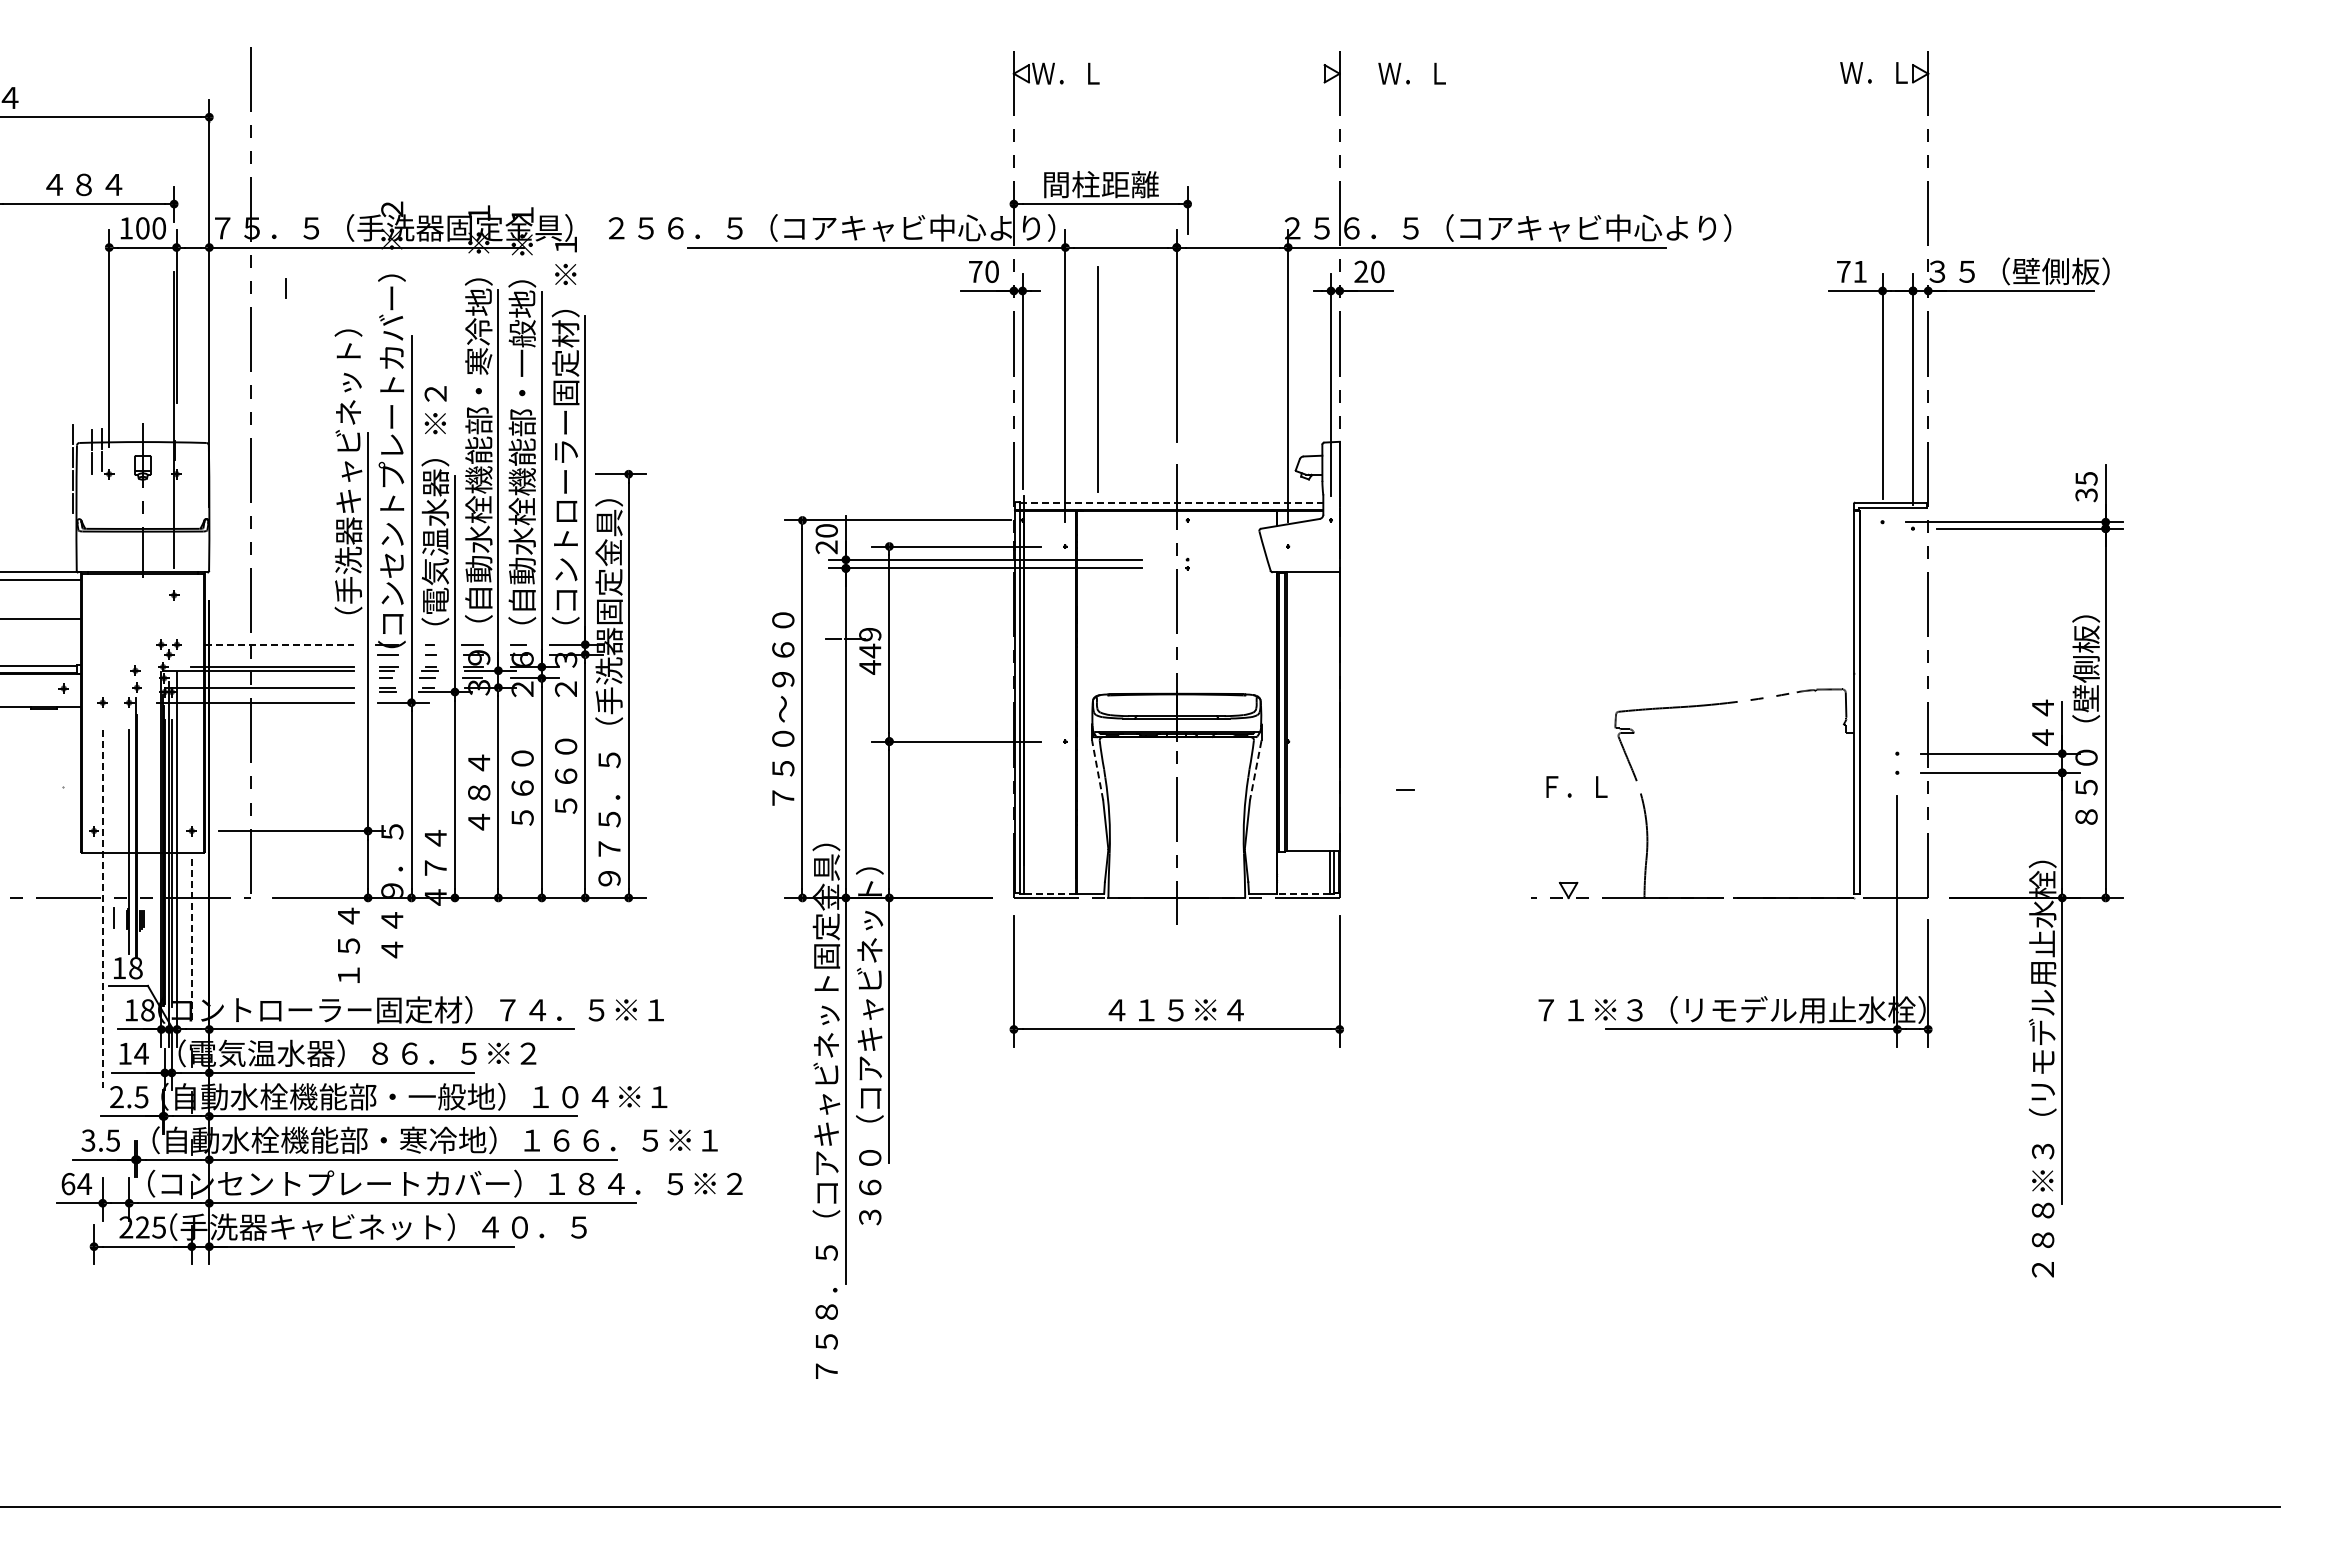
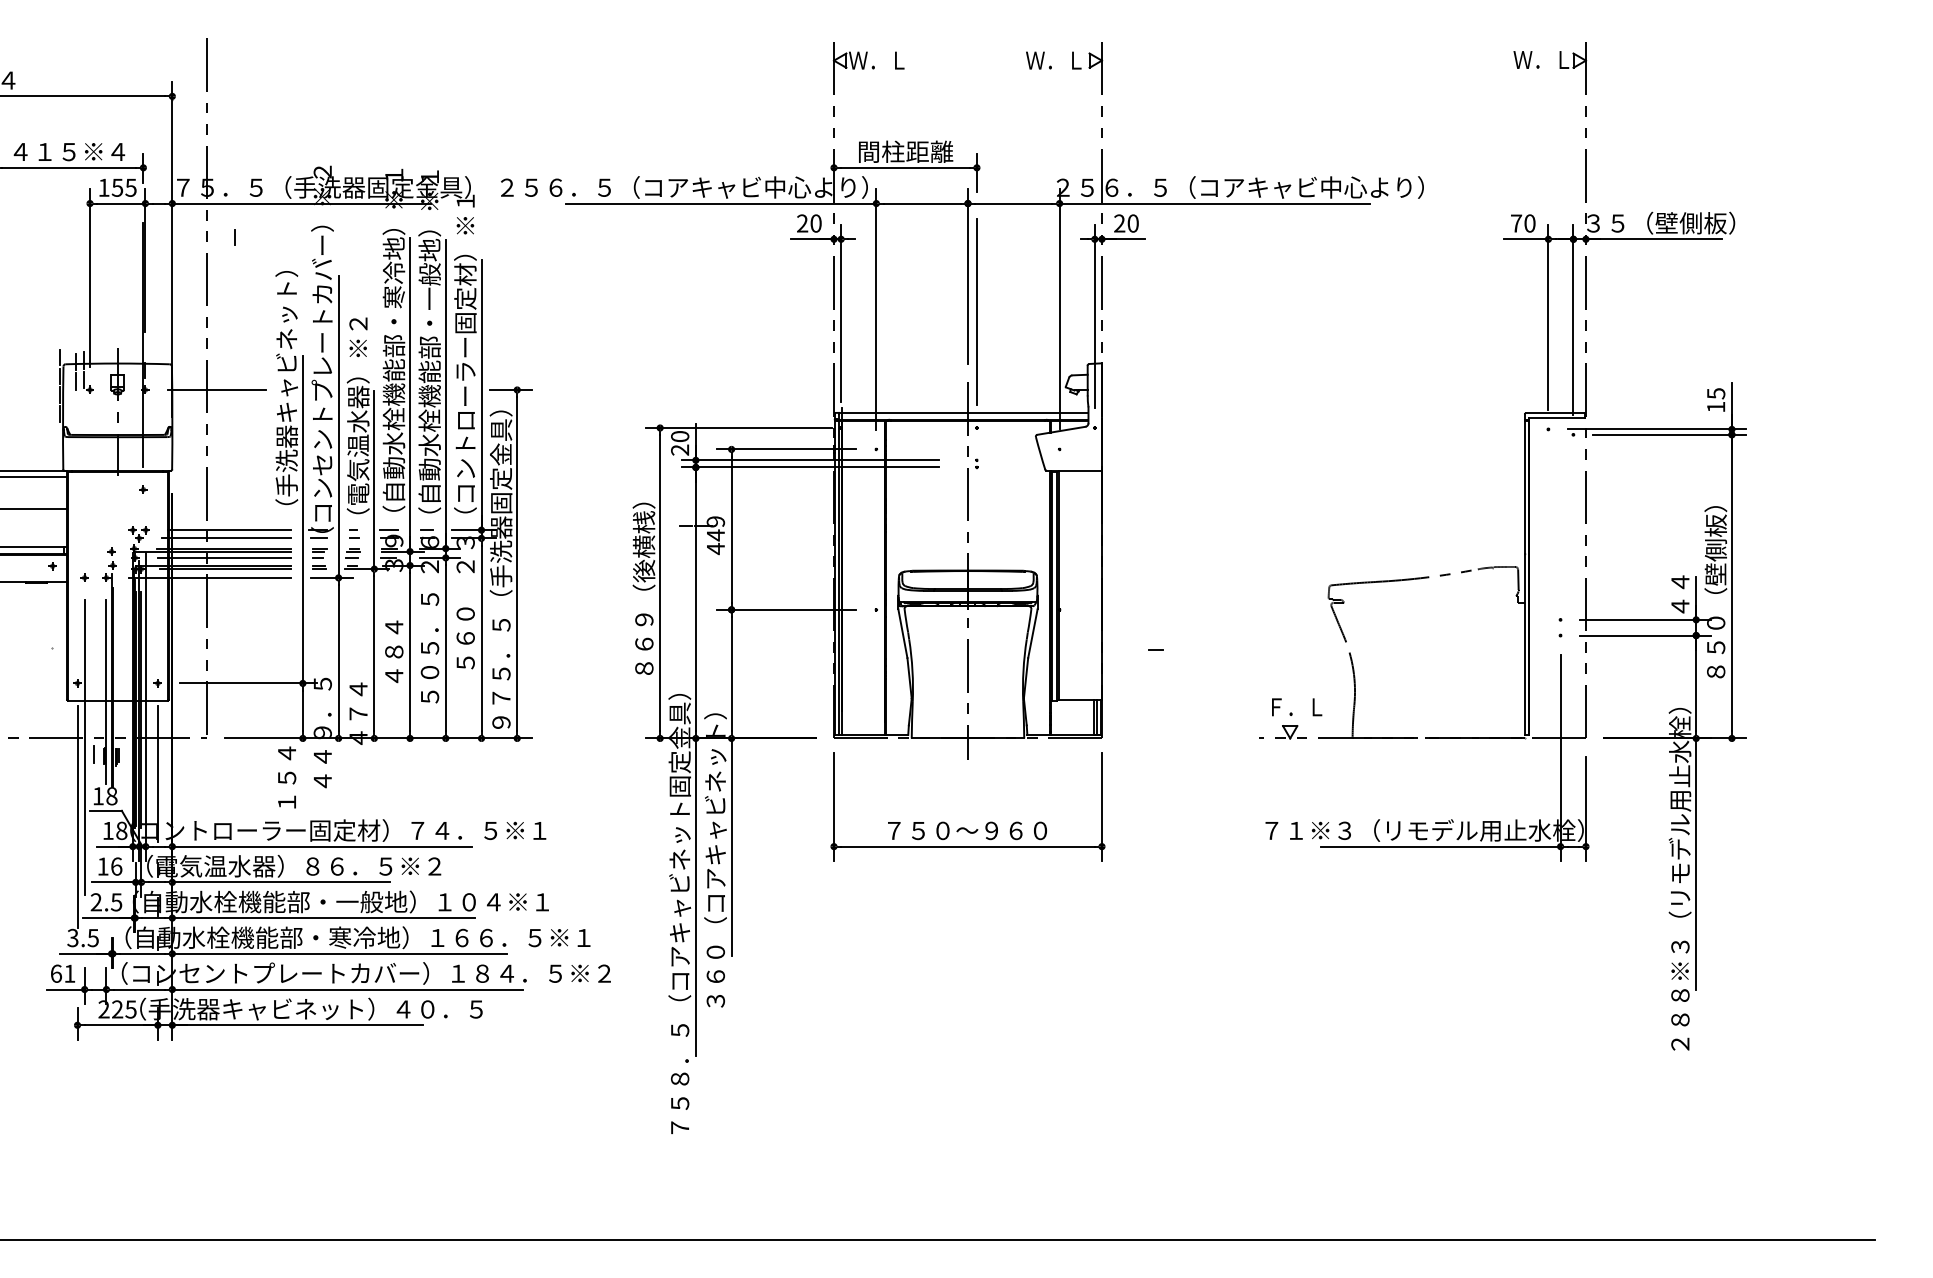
text: (1411, 73) -> (1053, 60), moved
text: (83, 184) -> (68, 151), ４８４ -> ４１５※４
text: (150, 228) -> (123, 187), 100 -> 155
text: (975, 271) -> (802, 223), 70 -> 20
text: (1859, 271) -> (1529, 223), 71 -> 70
line: (1097, 379) -> (976, 312), moved
line: (263, 474) -> (216, 390), added
text: (2086, 495) -> (1716, 407), 35 -> 15
line: (1171, 502) -> (963, 413), dashed -> solid
line: (279, 644) -> (230, 530), dashed -> solid
line: (274, 654) -> (225, 538), added
line: (272, 678) -> (224, 557), added
line: (273, 692) -> (225, 569), added
text: (782, 715) -> (643, 588), ７５０～９６０ -> ８６９（後横桟）
line: (1097, 770) -> (902, 633), dashed -> solid
line: (1255, 771) -> (1032, 634), dashed -> solid
text: (1576, 786) -> (1296, 706), moved
text: (522, 788) -> (429, 648), ５６０ -> ５０５．５
line: (1049, 893) -> (863, 734), dashed -> solid
line: (1303, 893) -> (1072, 734), dashed -> solid
line: (102, 909) -> (84, 747), dashed -> solid
line: (191, 941) -> (157, 774), dashed -> solid
line: (94, 993) -> (77, 817), added
text: (1175, 1010) -> (966, 831), ４１５※４ -> ７５０～９６０
text: (141, 1053) -> (116, 866), 14 -> 16
text: (84, 1183) -> (69, 973), 64 -> 61

